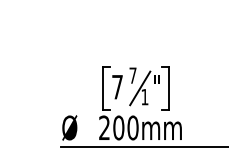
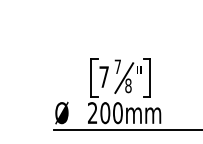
text: (144, 96) -> (128, 85), 1 -> 8

